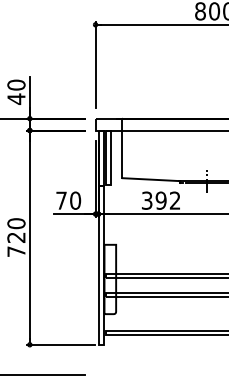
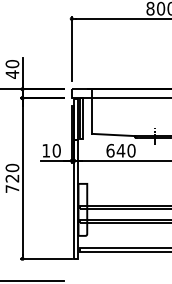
text: (61, 200) -> (46, 150), 70 -> 10
text: (160, 200) -> (120, 150), 392 -> 640

